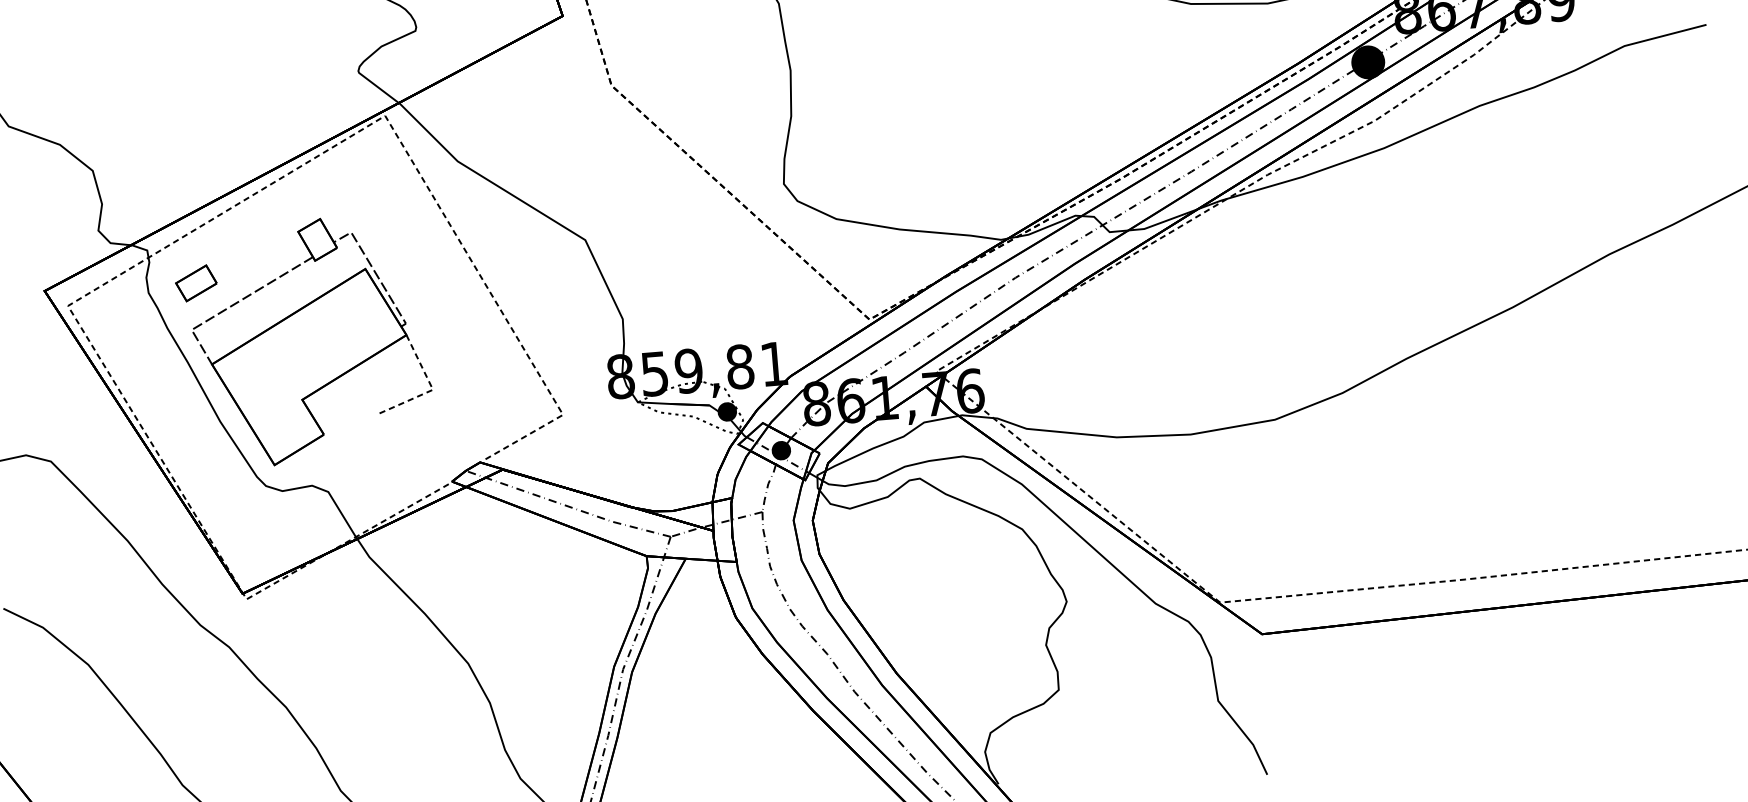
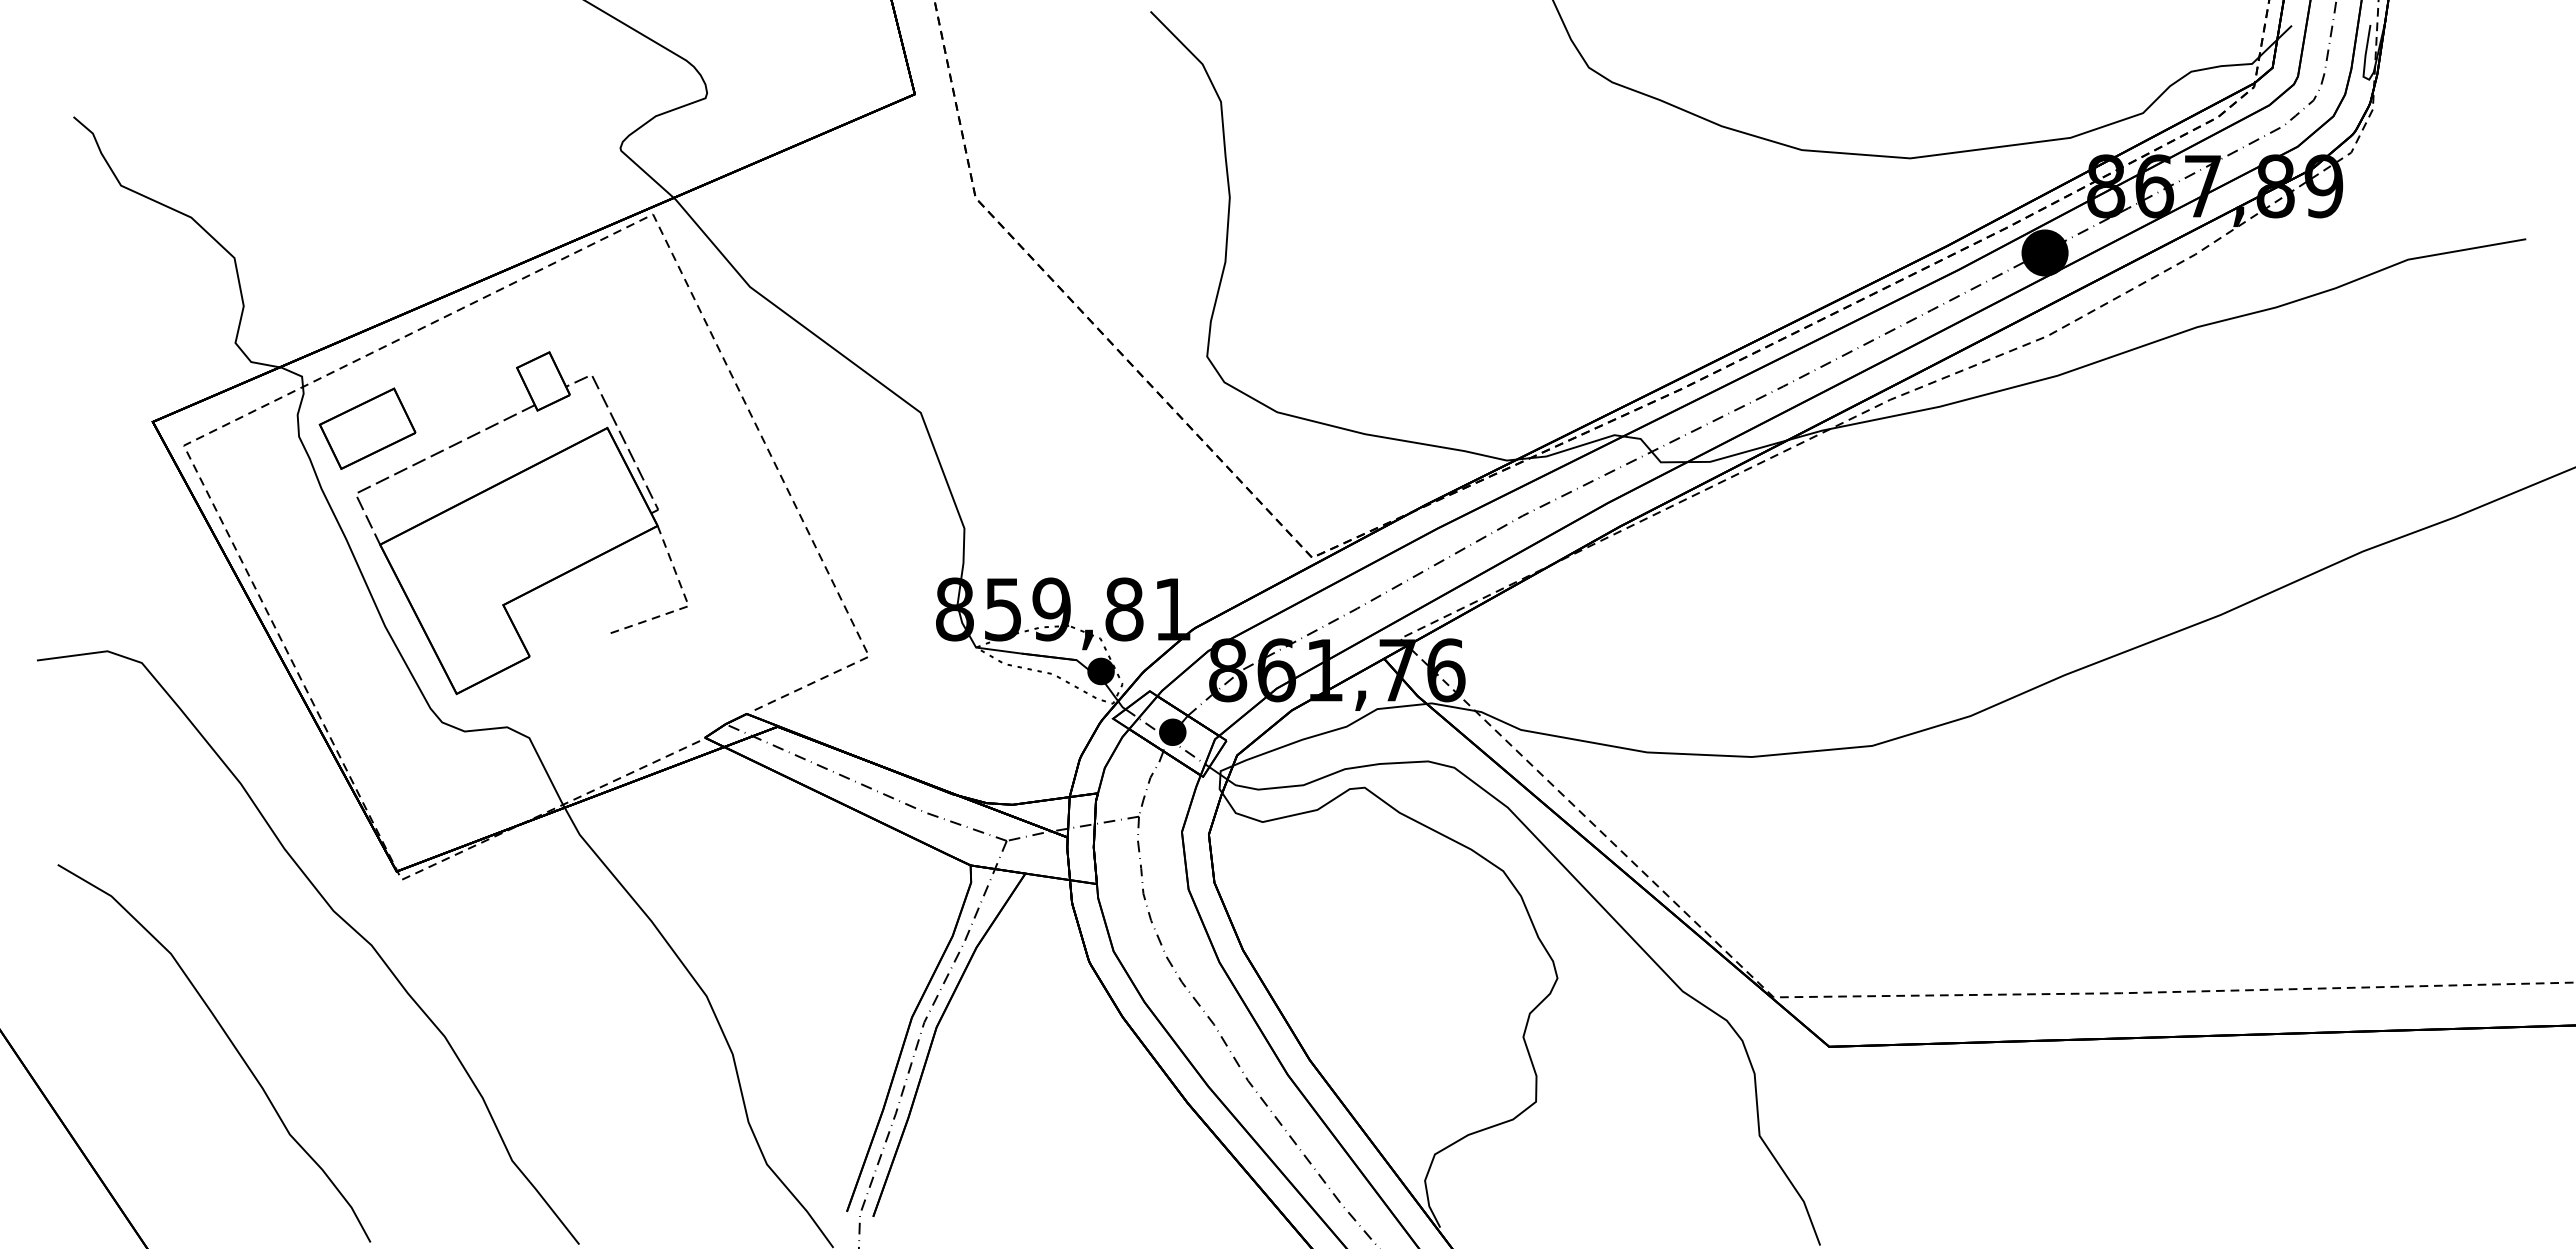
part: (196, 283) -> (367, 428), size x1.67

